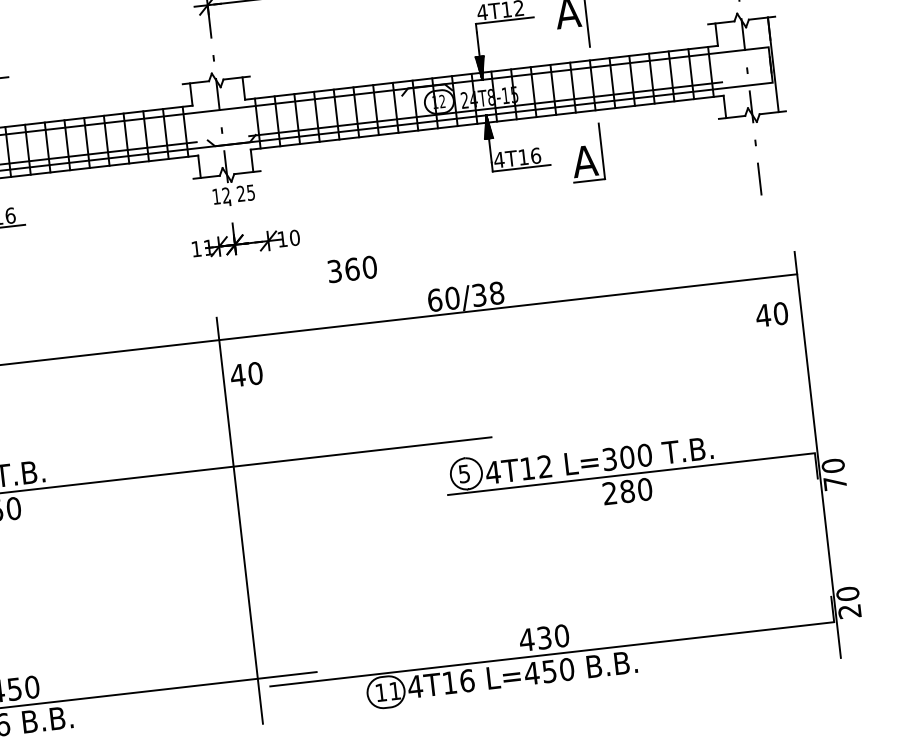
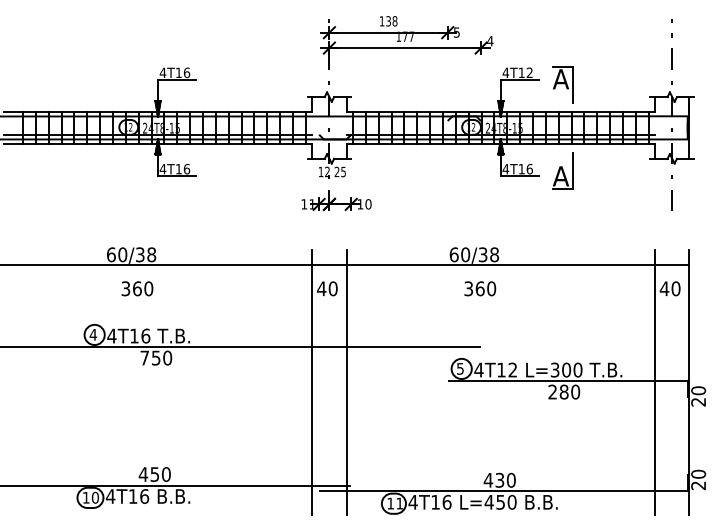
text: (352, 268) -> (480, 288), moved
line: (765, 460) -> (655, 382), added
text: (835, 483) -> (698, 402), 70 -> 20
line: (292, 514) -> (346, 382), added

